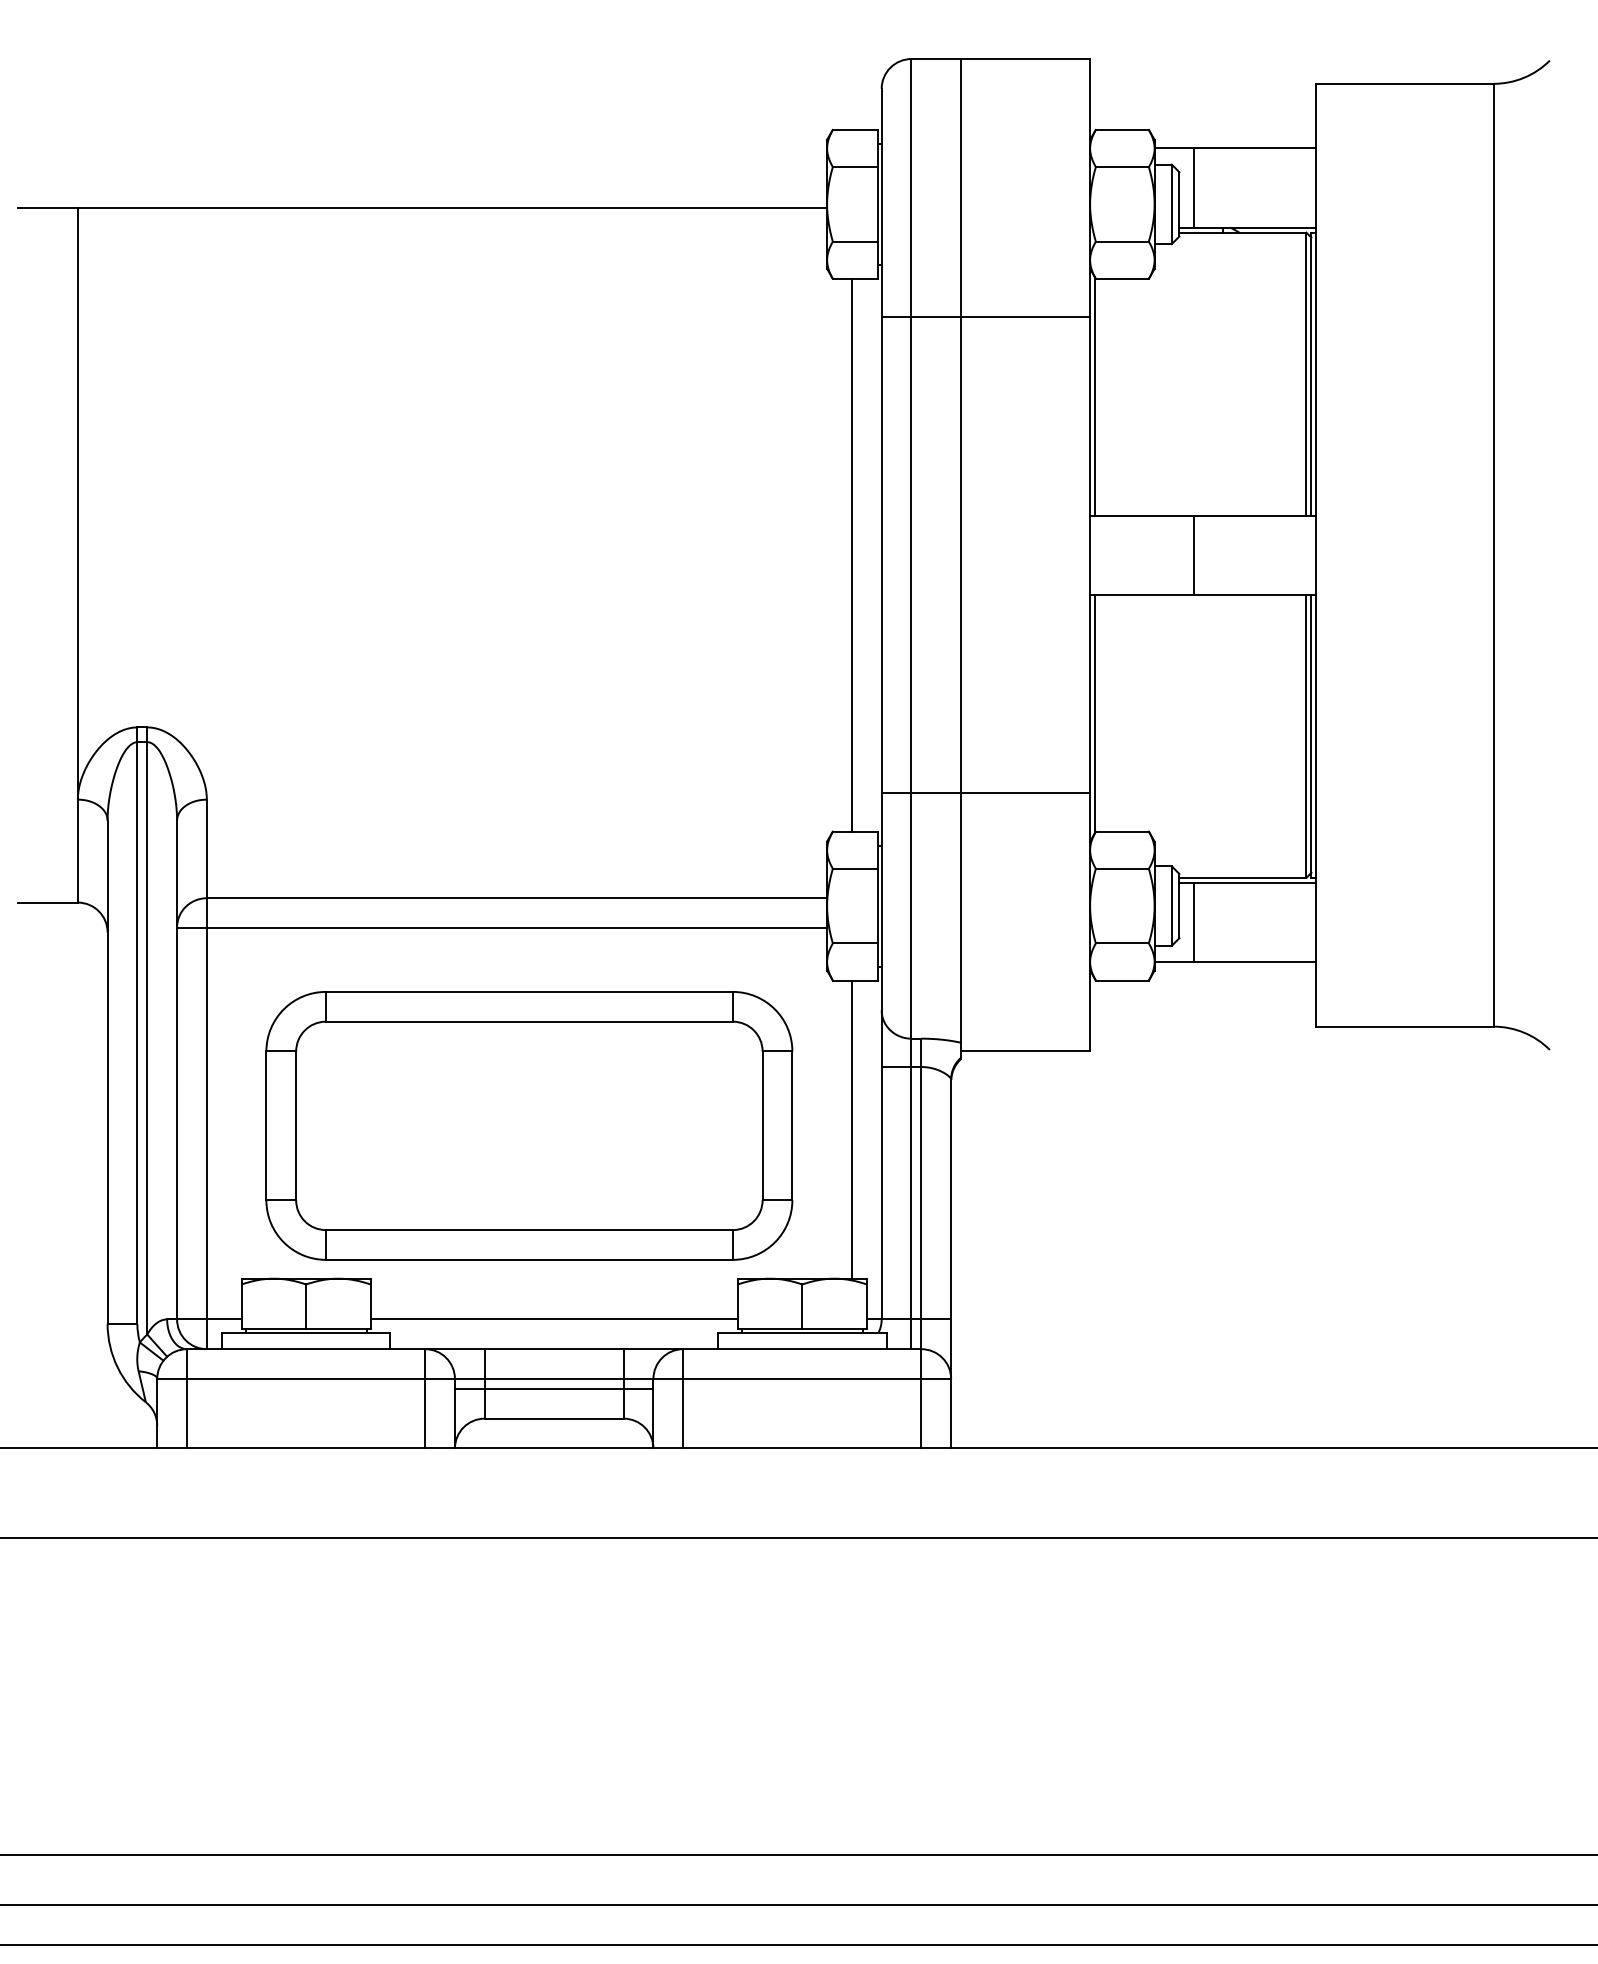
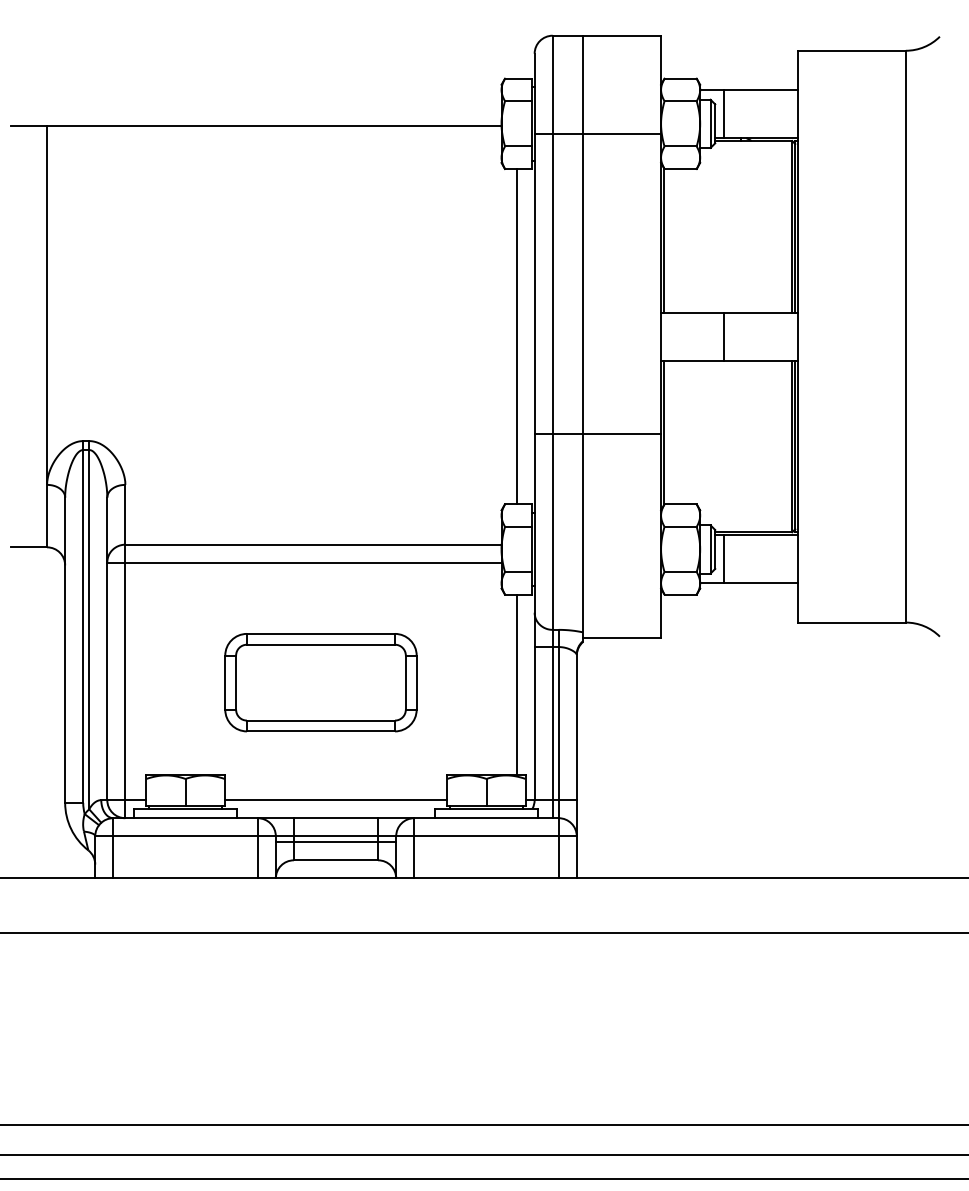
line: (985, 317) -> (597, 134), moved
line: (985, 794) -> (597, 434), moved
part: (528, 1125) -> (320, 682), size x0.6

